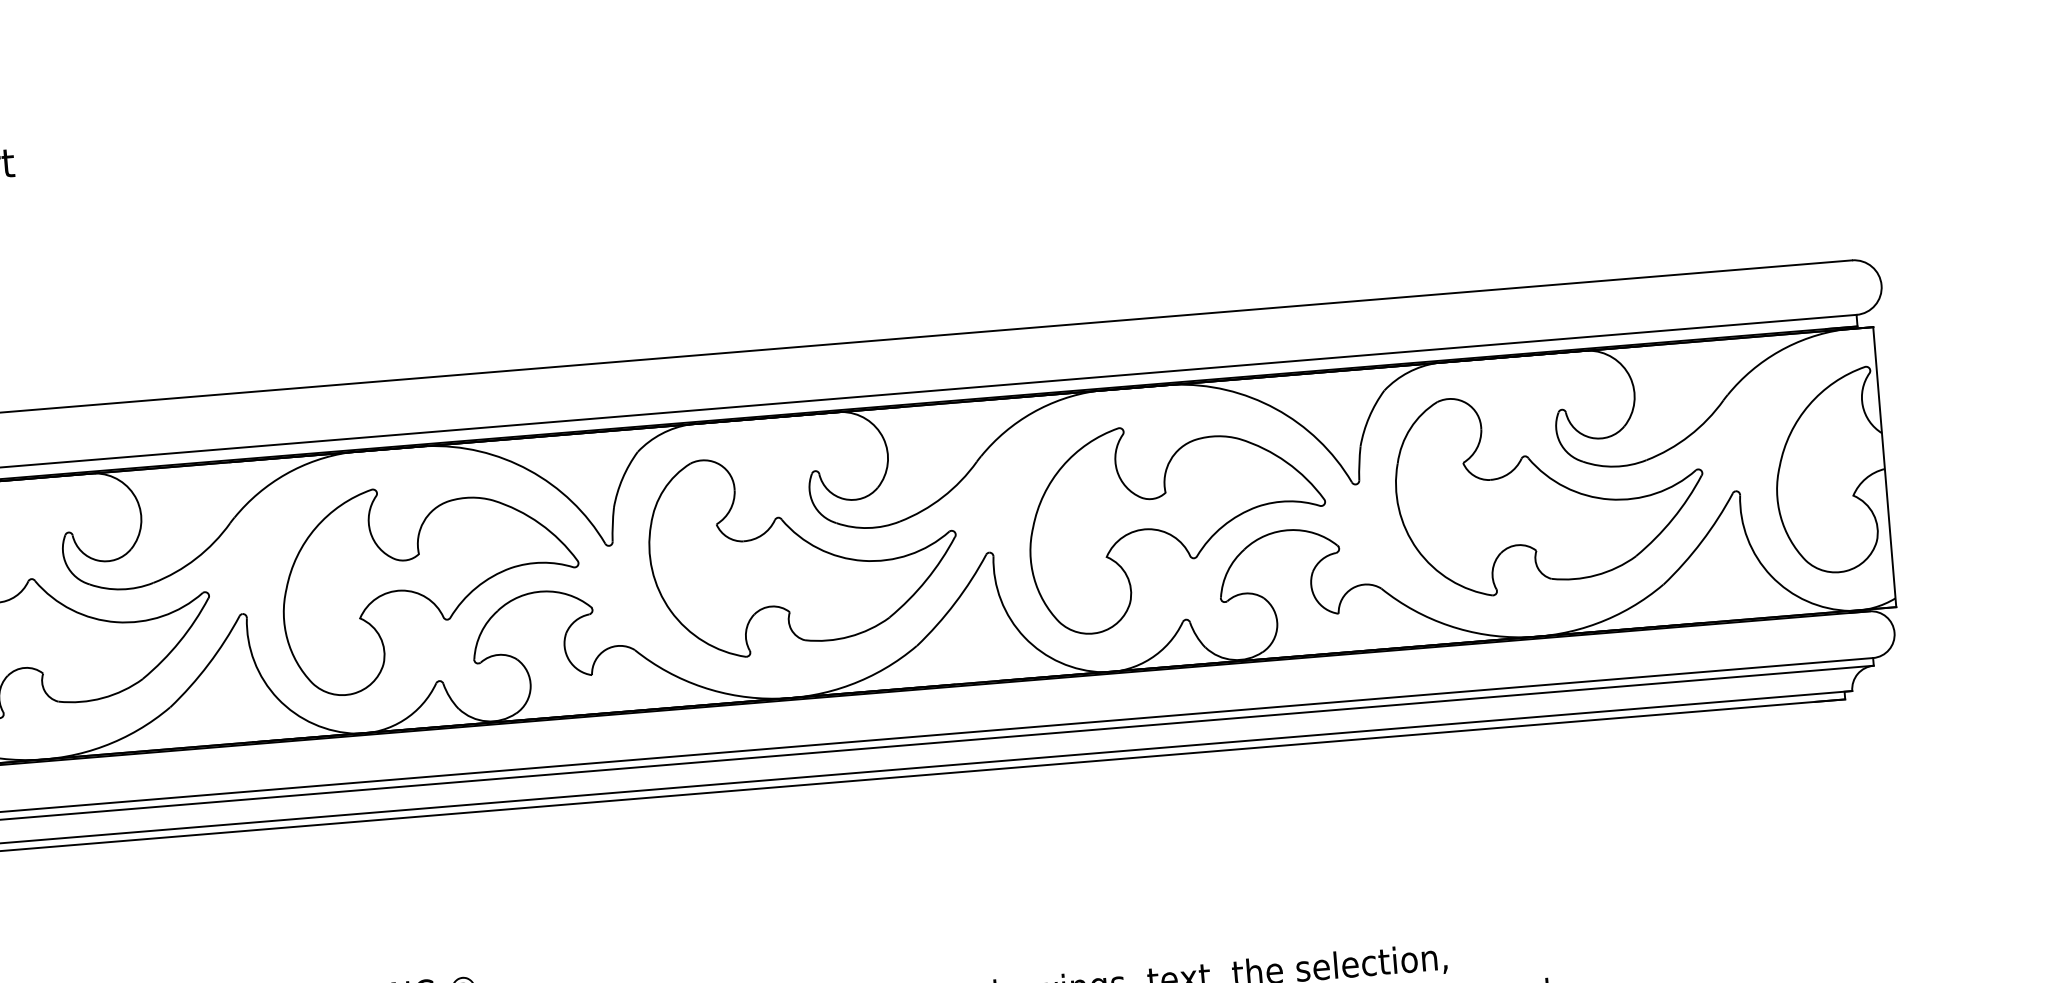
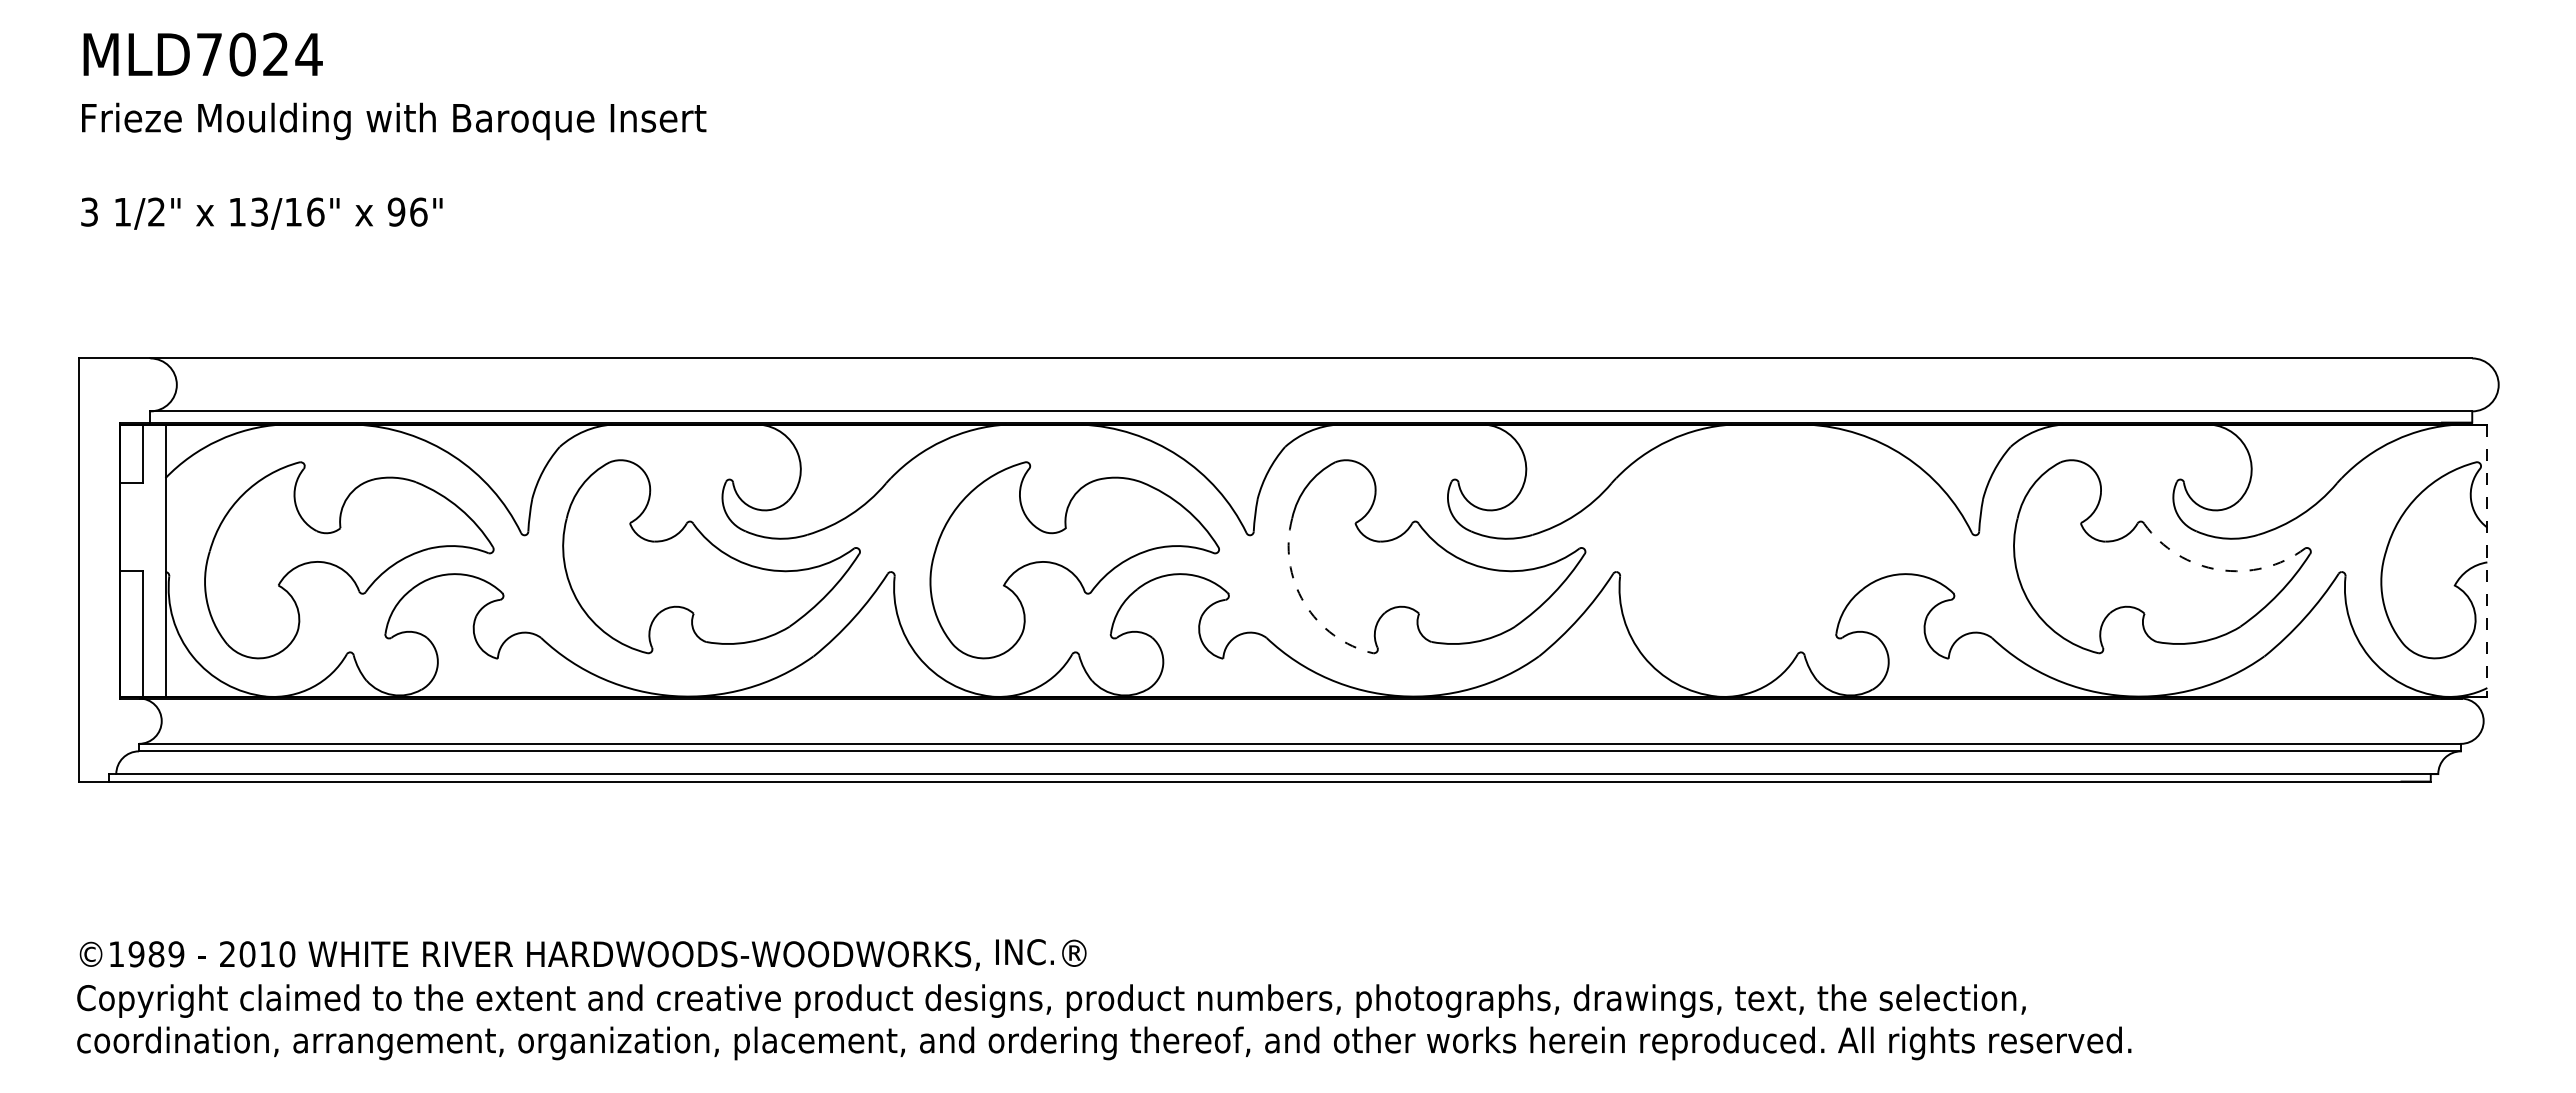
line: (1884, 468) -> (2487, 561), solid -> dashed
arc: (1609, 499) -> (2219, 569), solid -> dashed
part: (1177, 525) -> (1800, 560), removed
arc: (670, 611) -> (1304, 603), solid -> dashed

